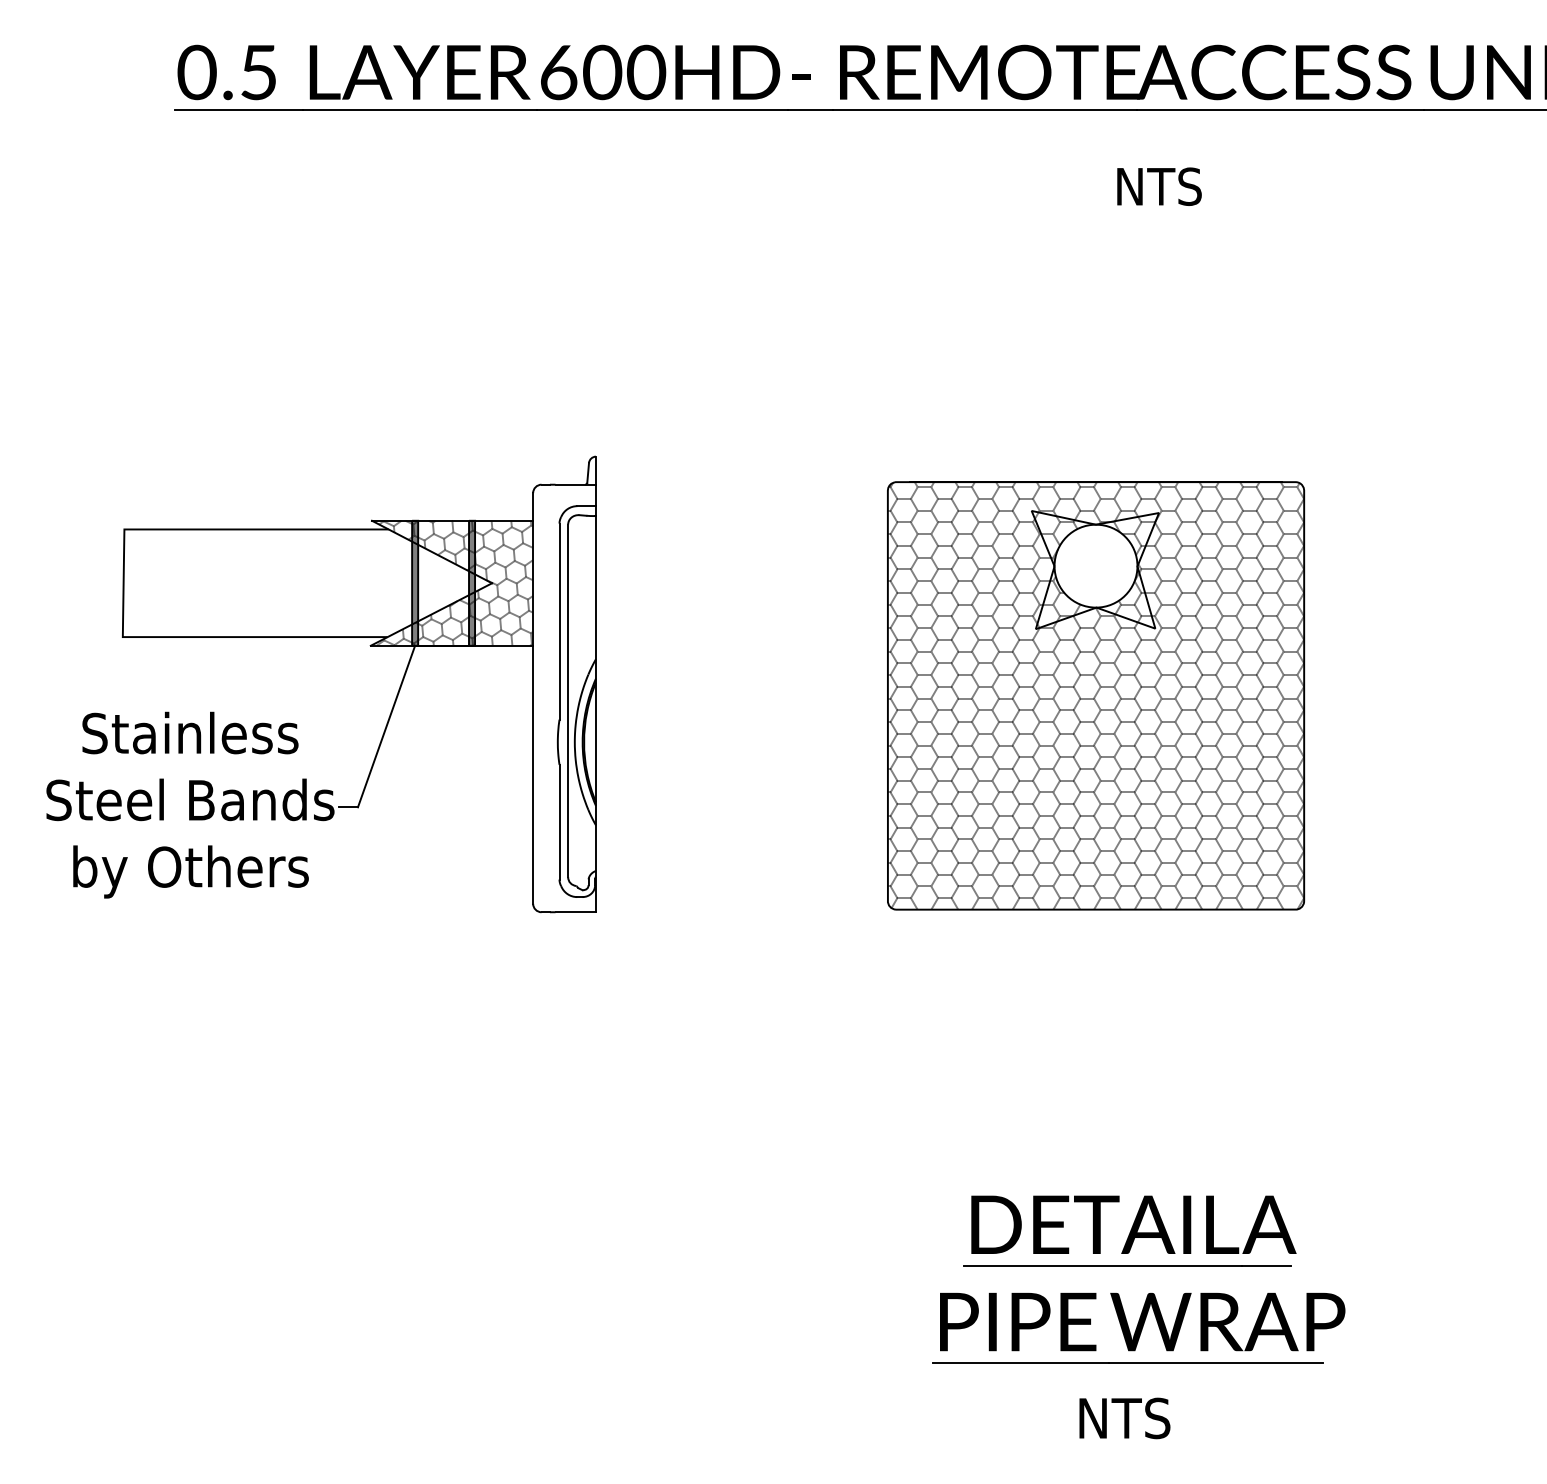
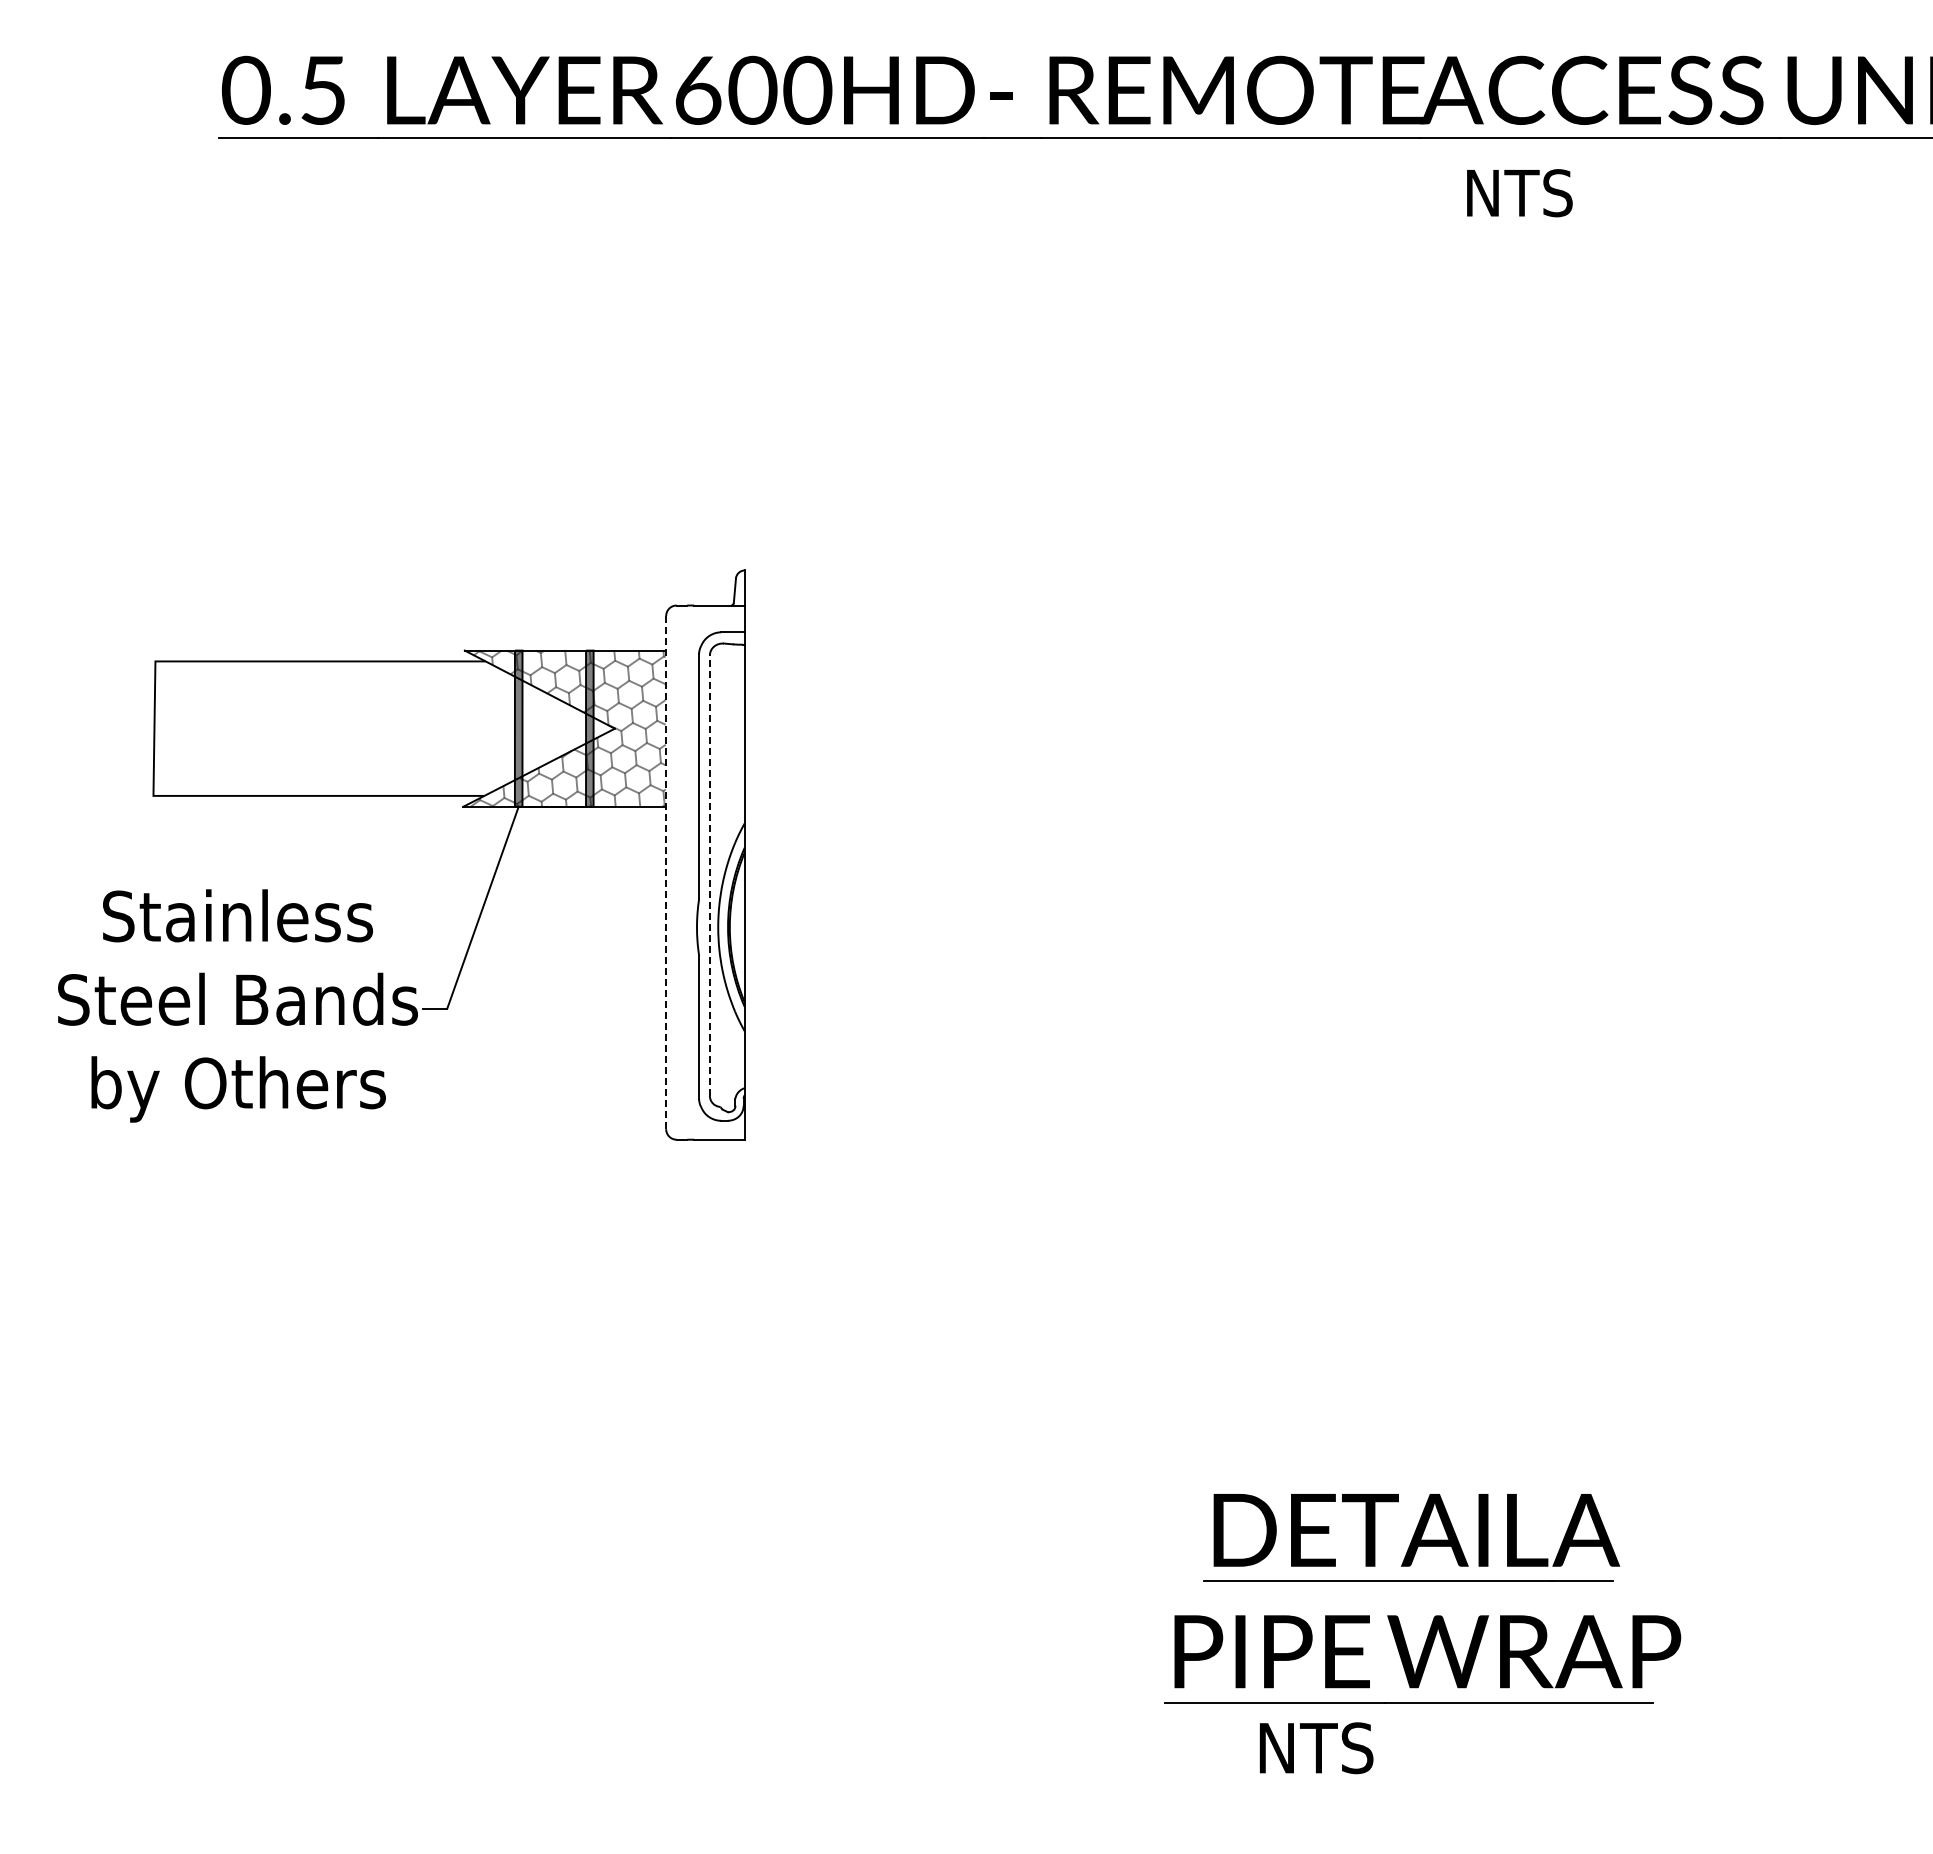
text: (1159, 186) -> (1519, 193), moved
part: (1096, 695) -> (1369, 869), removed
line: (533, 698) -> (666, 872), solid -> dashed
line: (567, 700) -> (709, 875), solid -> dashed
text: (1124, 1418) -> (1316, 1748), moved

